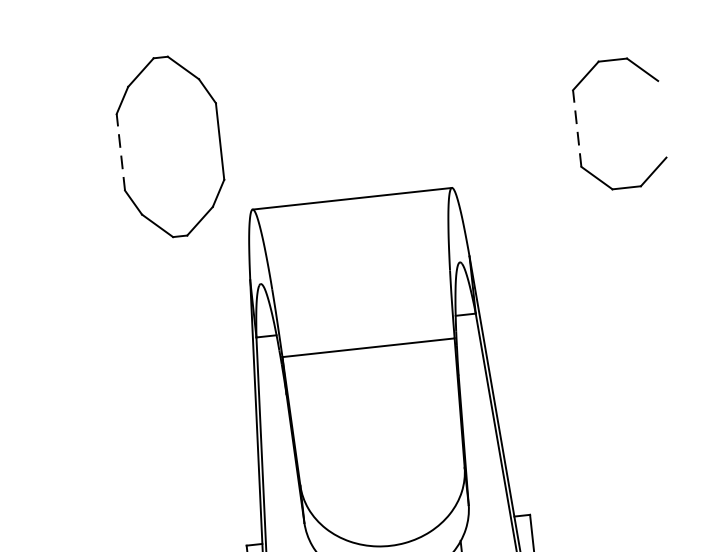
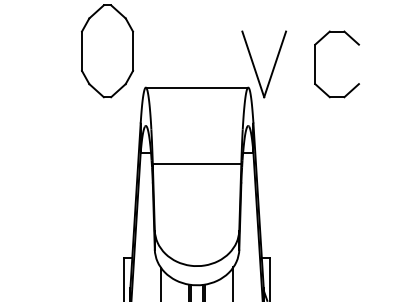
line: (577, 128) -> (315, 64), dashed -> solid
part: (495, 145) -> (272, 68), added
line: (121, 152) -> (82, 51), dashed -> solid

